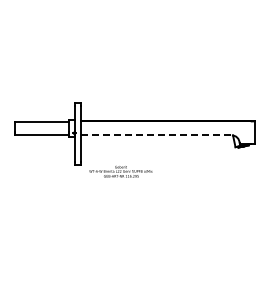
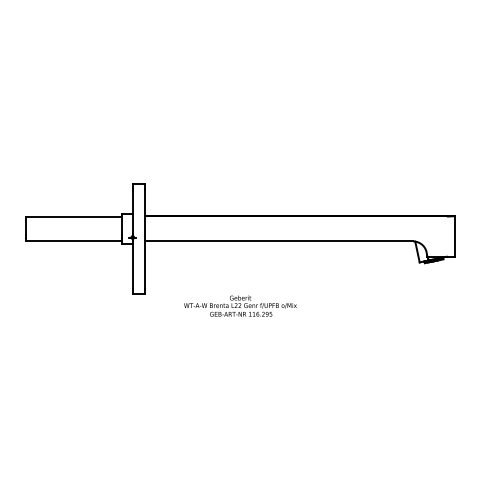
line: (157, 135) -> (280, 241), dashed -> solid
text: (120, 171) -> (239, 305), moved

